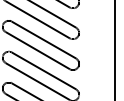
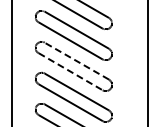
line: (43, 39) -> (76, 60), solid -> dashed
line: (37, 50) -> (70, 71), solid -> dashed

